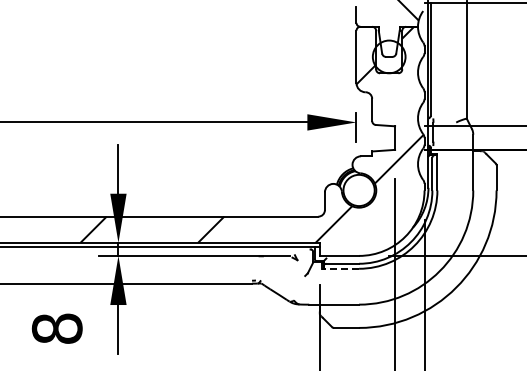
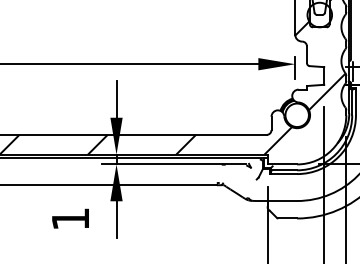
line: (340, 268) -> (283, 173), dashed -> solid
text: (56, 328) -> (70, 218), 8 -> 1

